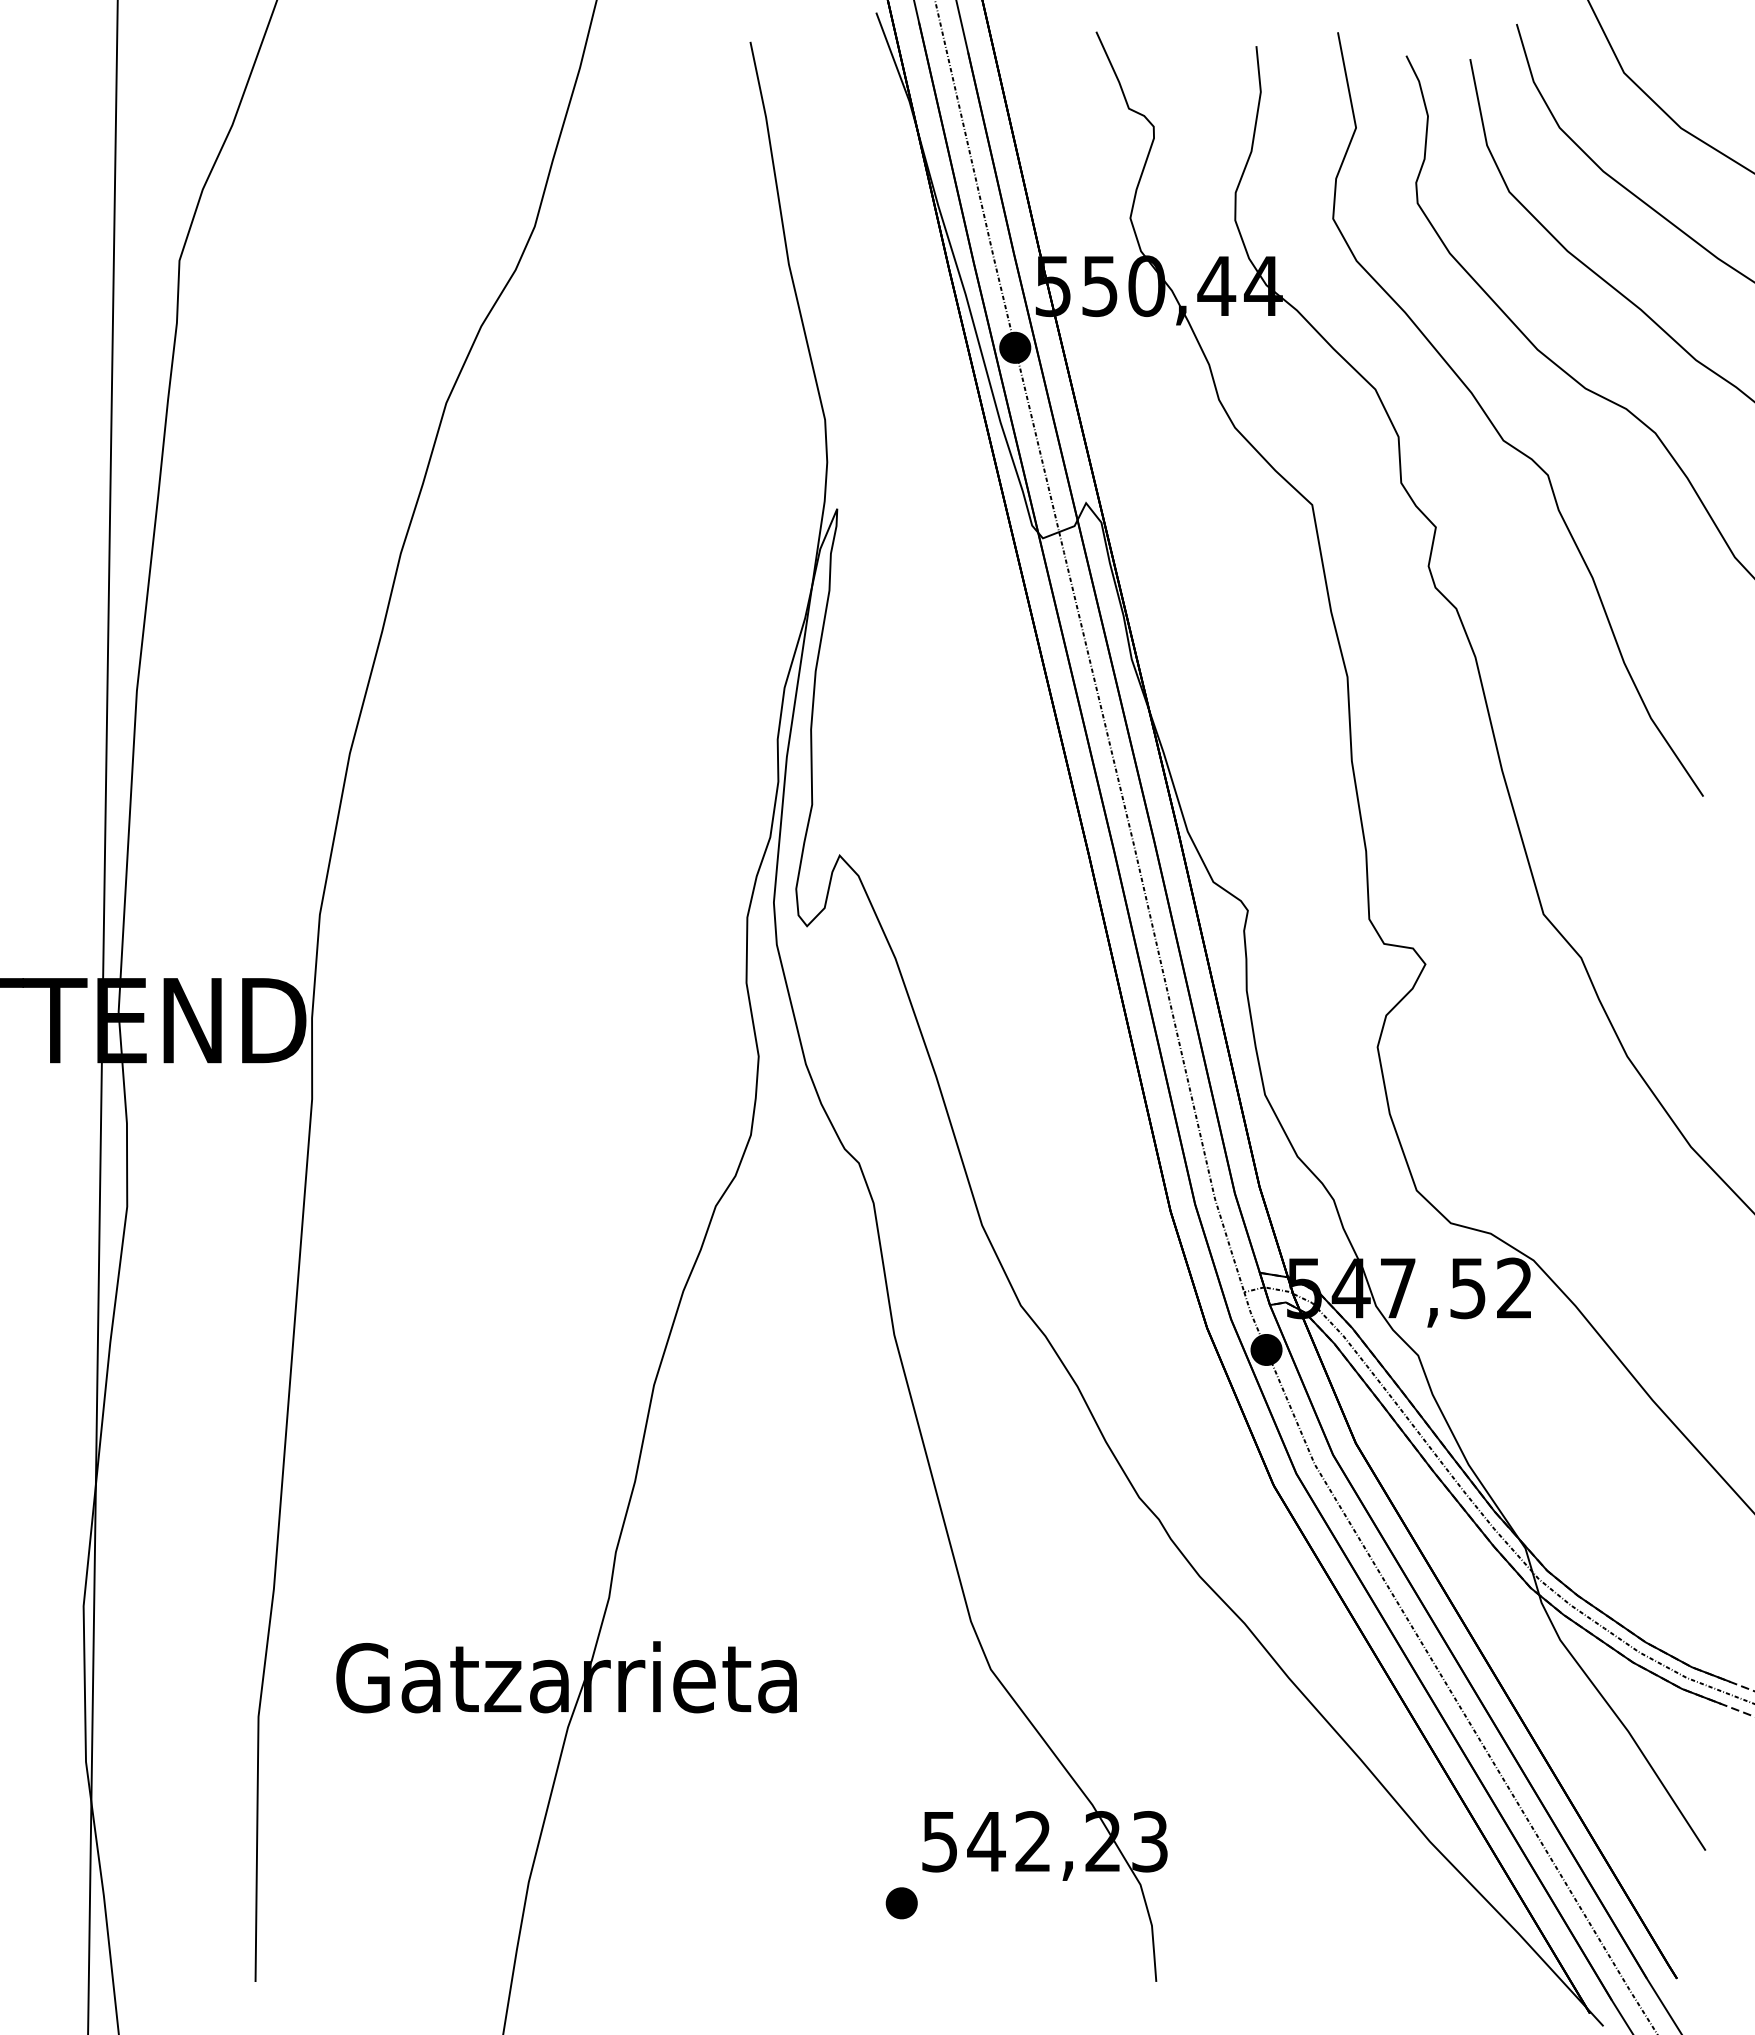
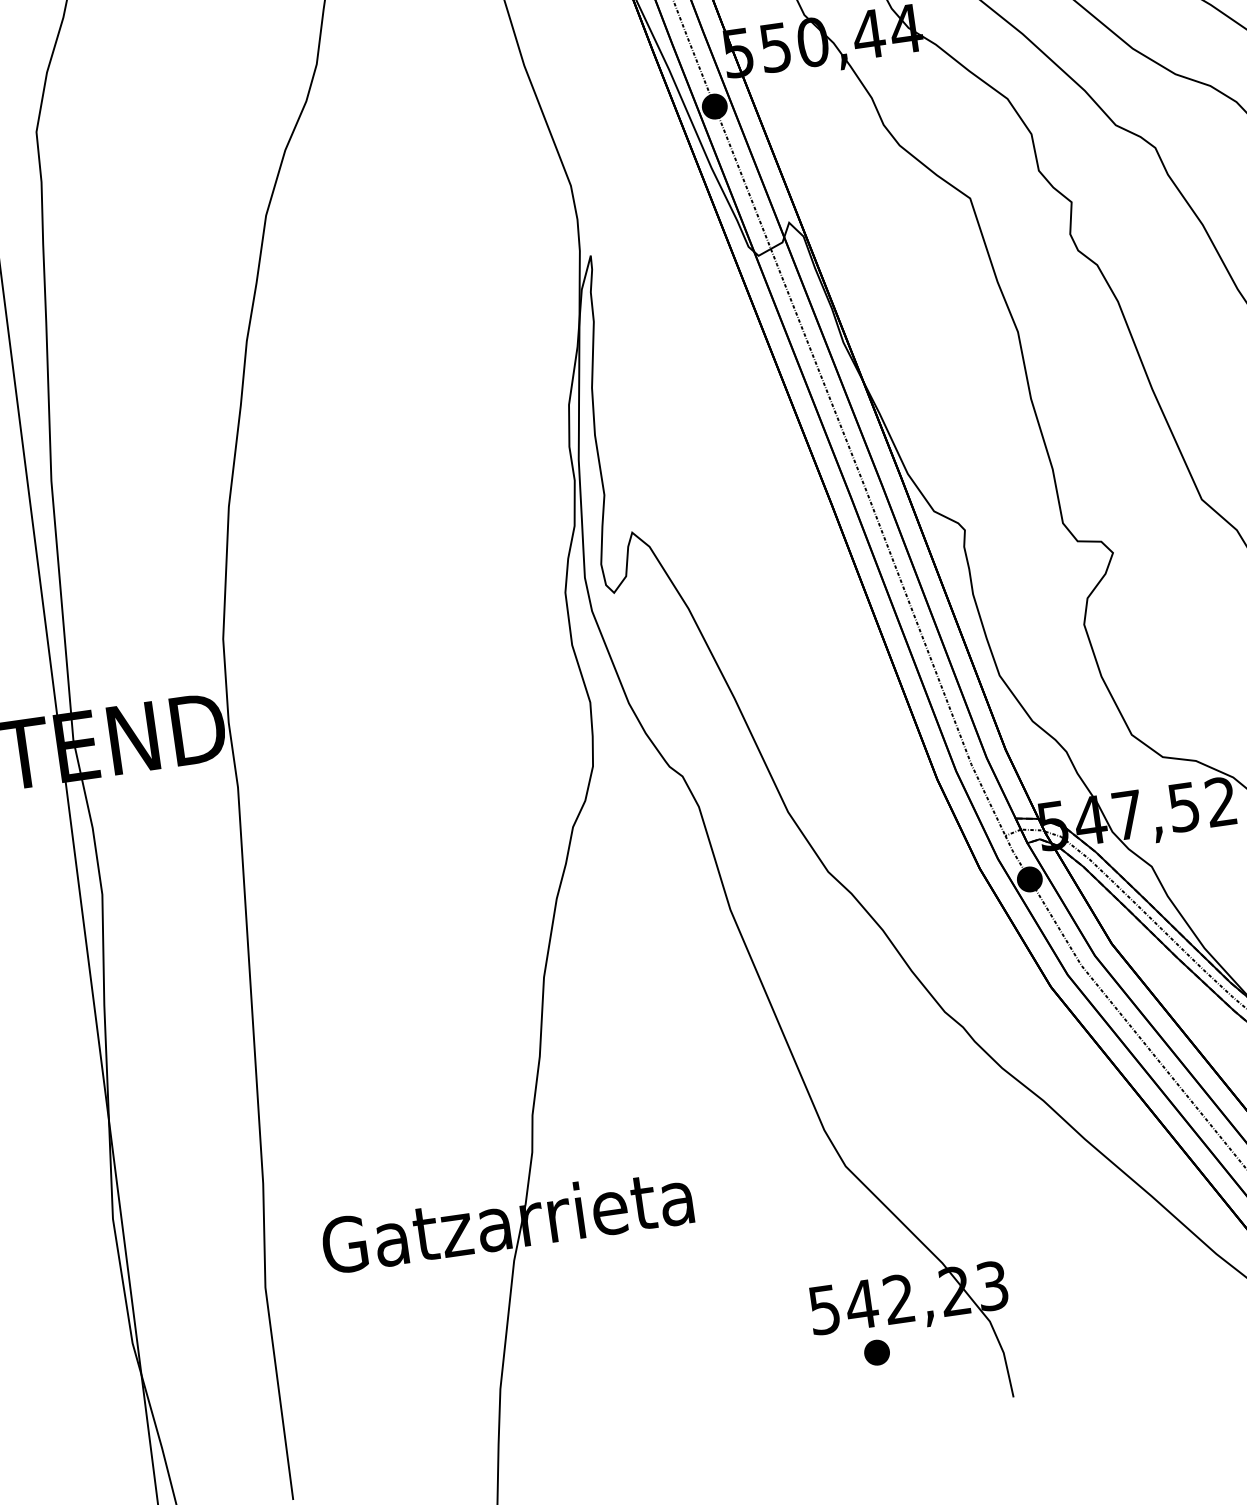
part: (901, 1903) -> (876, 1352), moved

